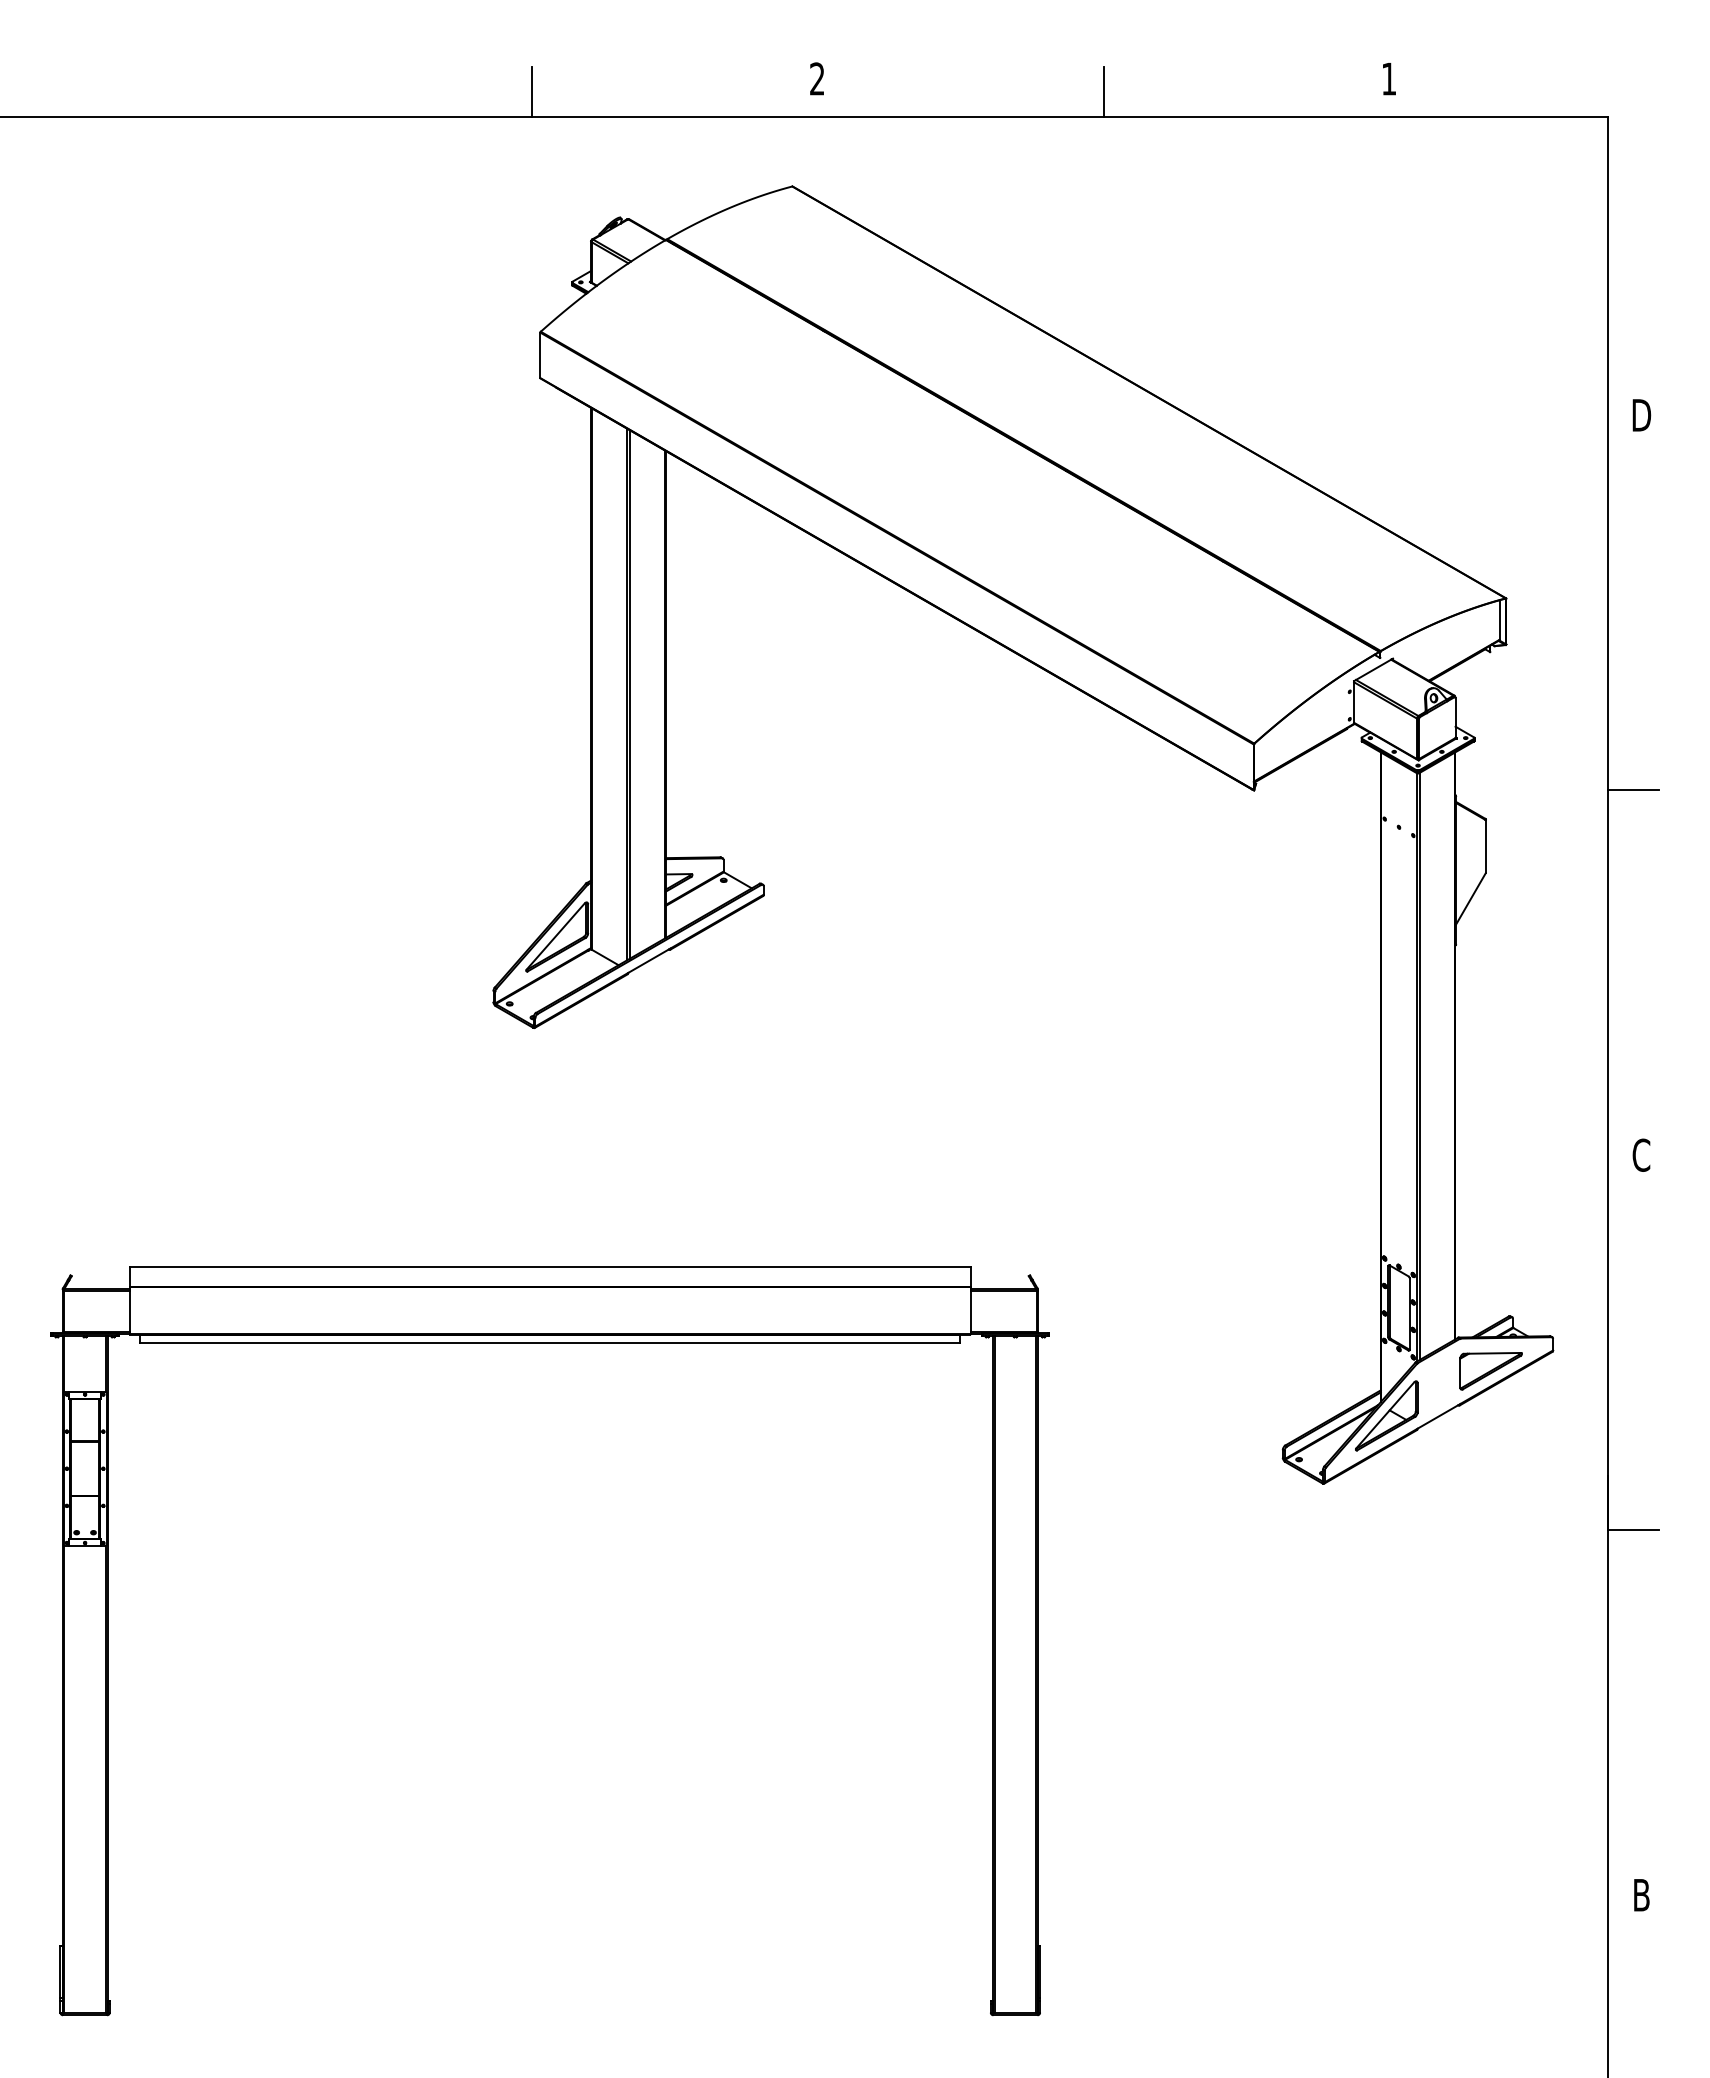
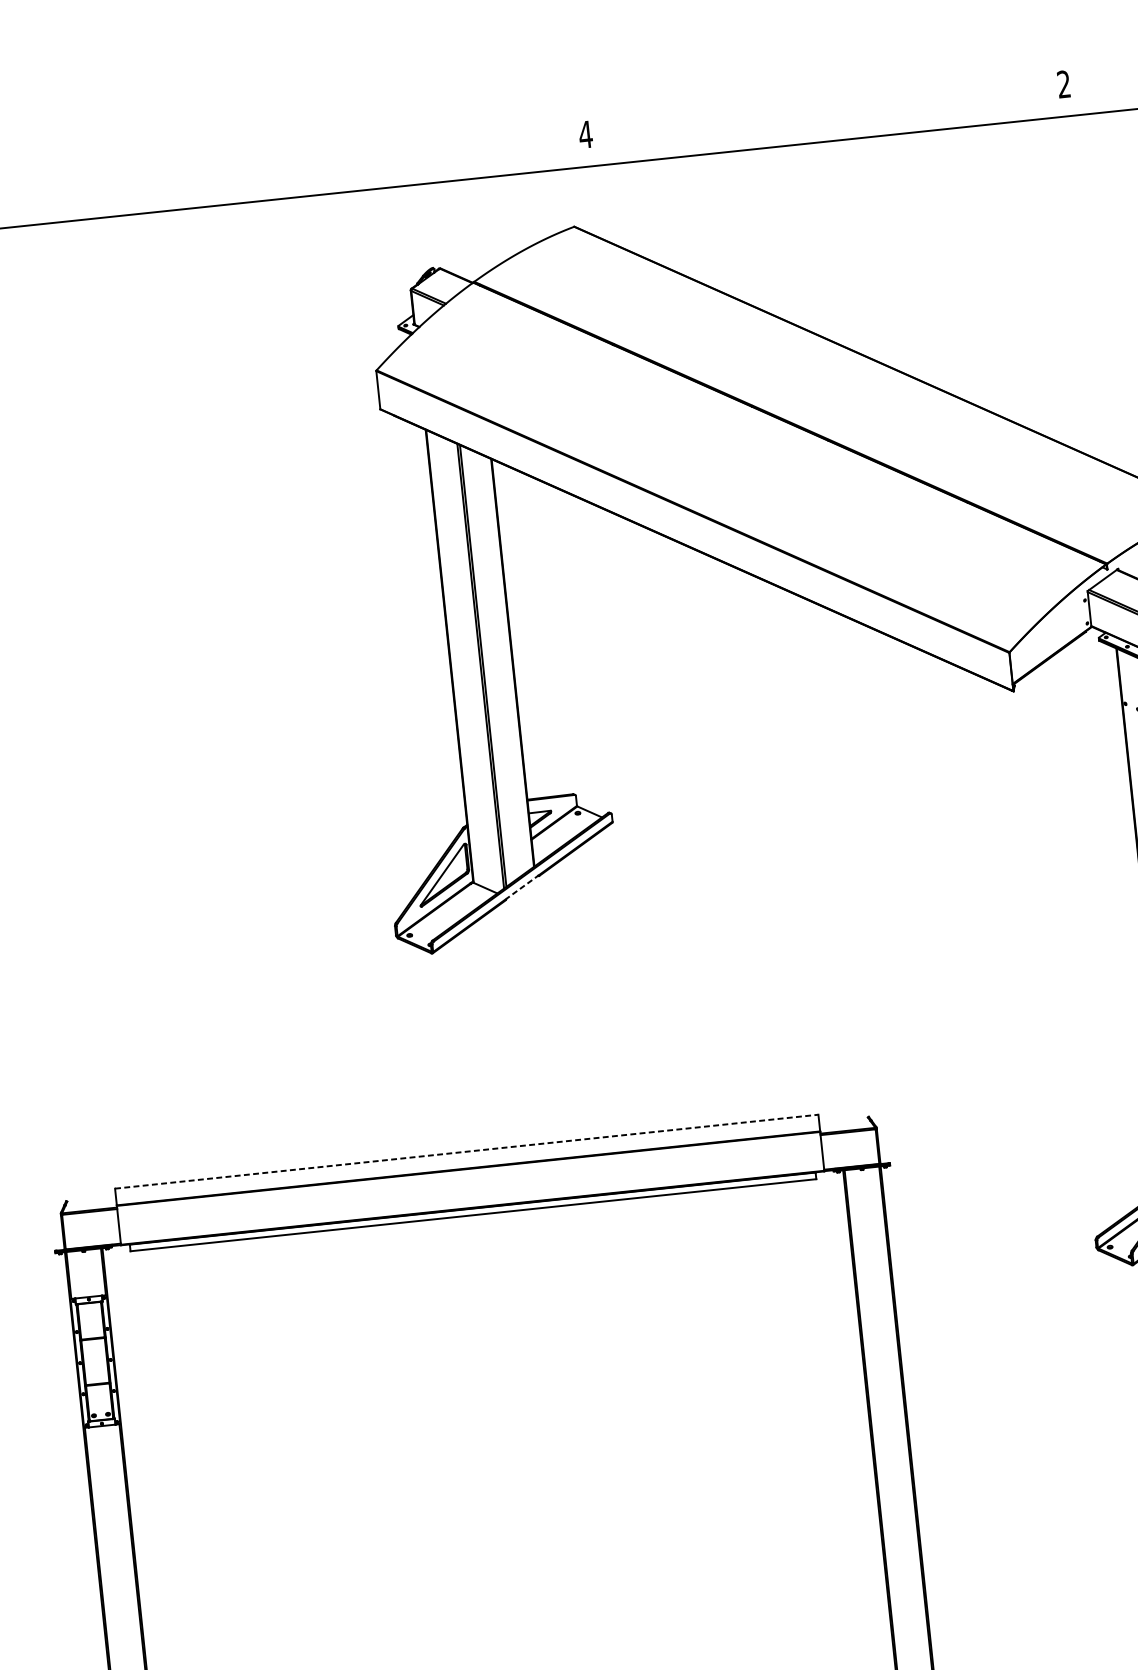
text: (817, 78) -> (585, 134), 2 -> 4
text: (1388, 78) -> (1063, 84), 1 -> 2
line: (531, 91) -> (347, 170), removed
line: (1103, 91) -> (826, 119), removed
line: (649, 960) -> (522, 886), solid -> dashed
line: (550, 1266) -> (466, 1151), solid -> dashed

